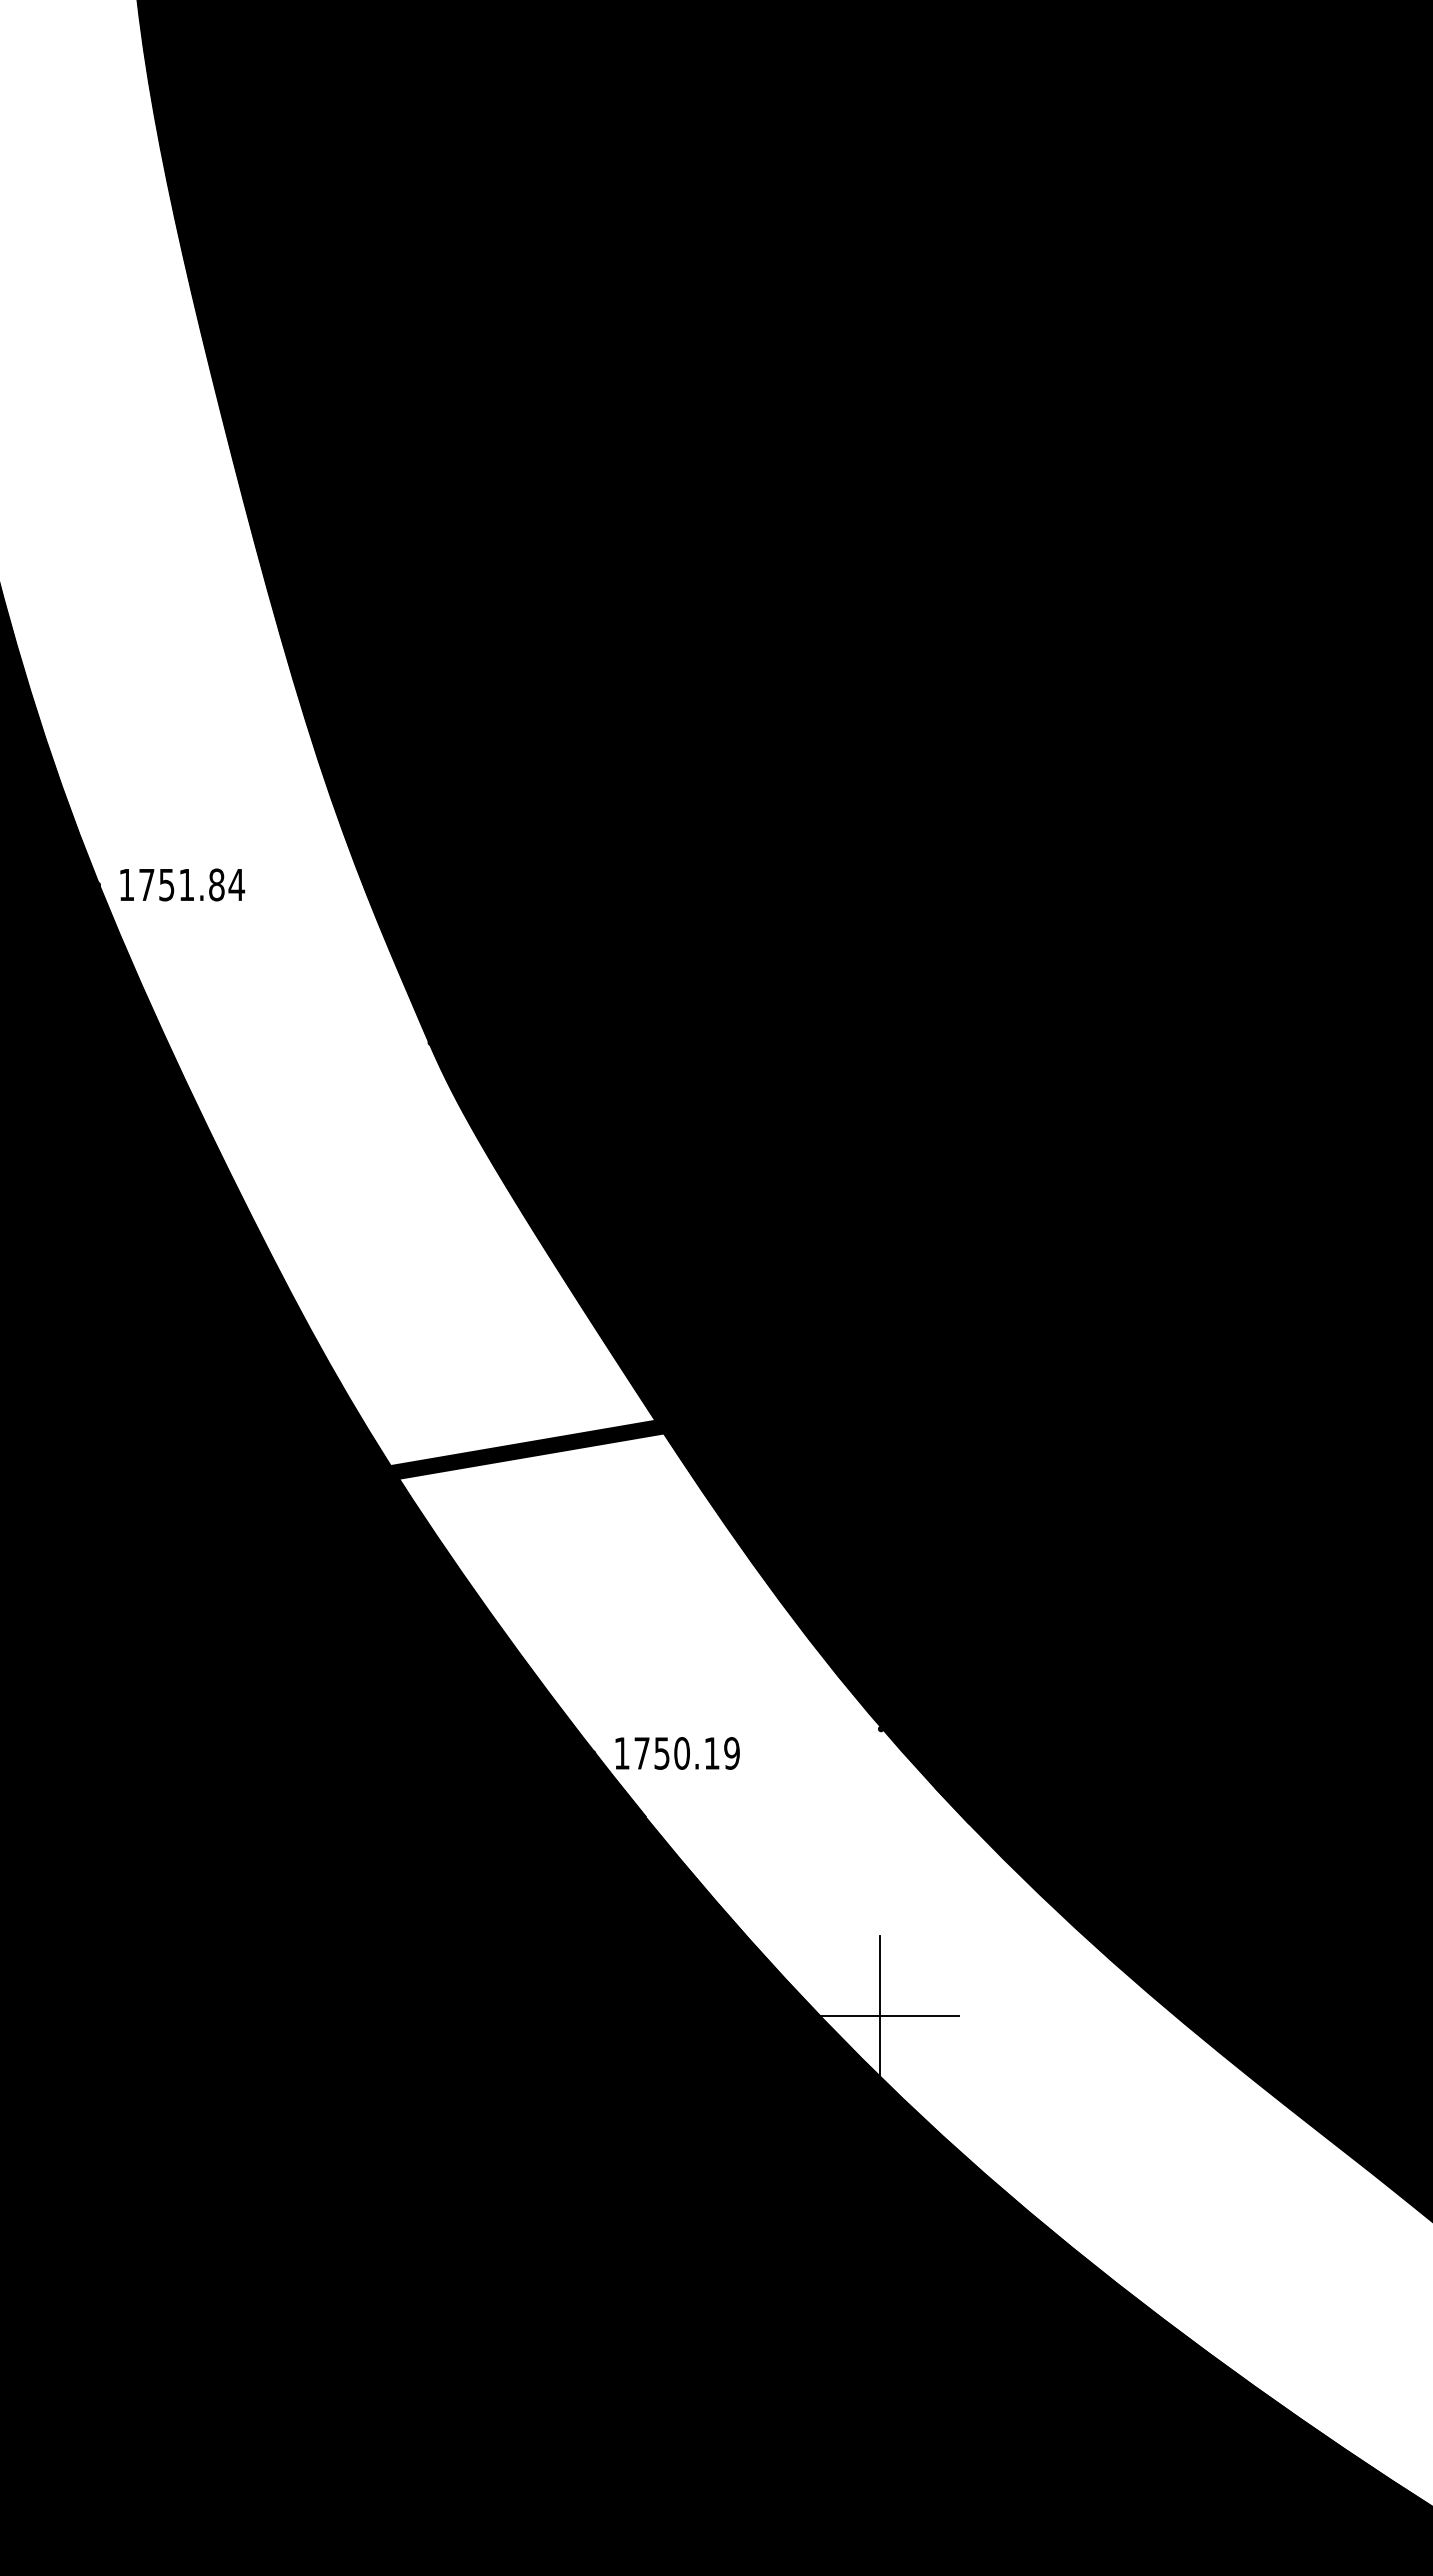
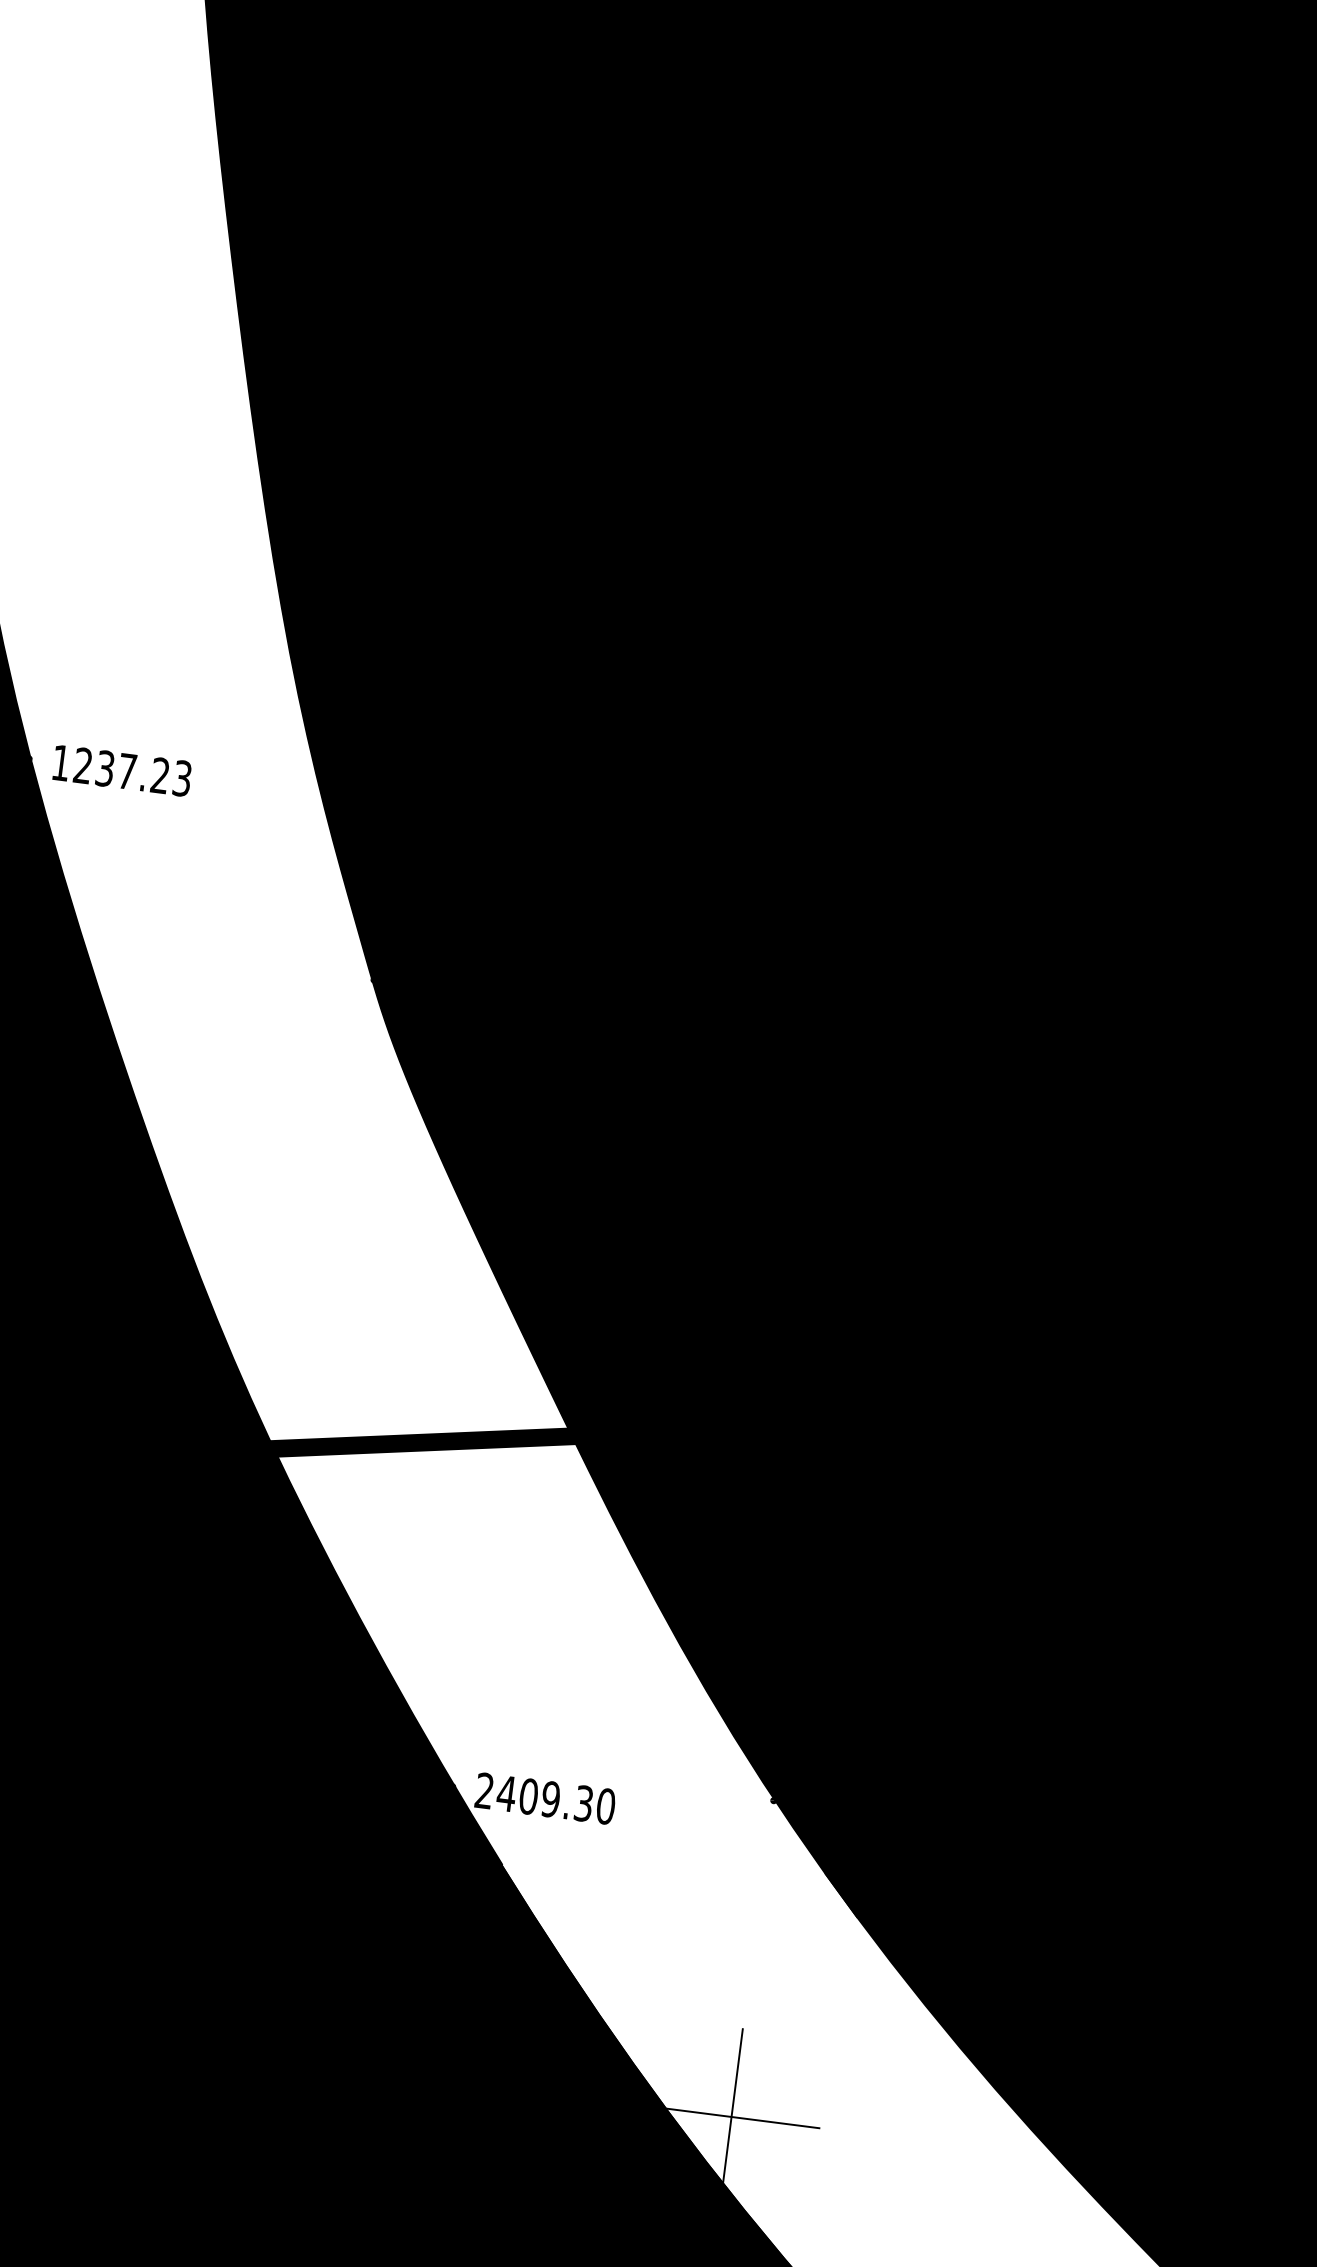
text: (192, 884) -> (133, 771), 1751.84 -> 1237.23
text: (676, 1753) -> (544, 1798), 1750.19 -> 2409.30

